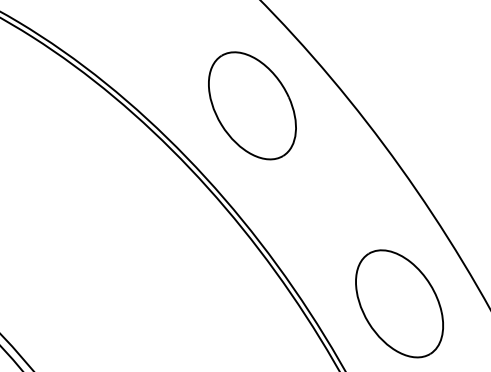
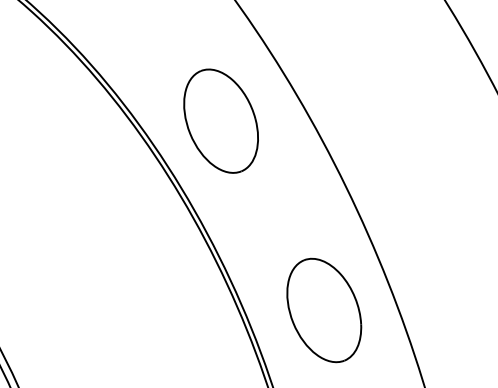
part: (251, 105) -> (220, 120), moved

